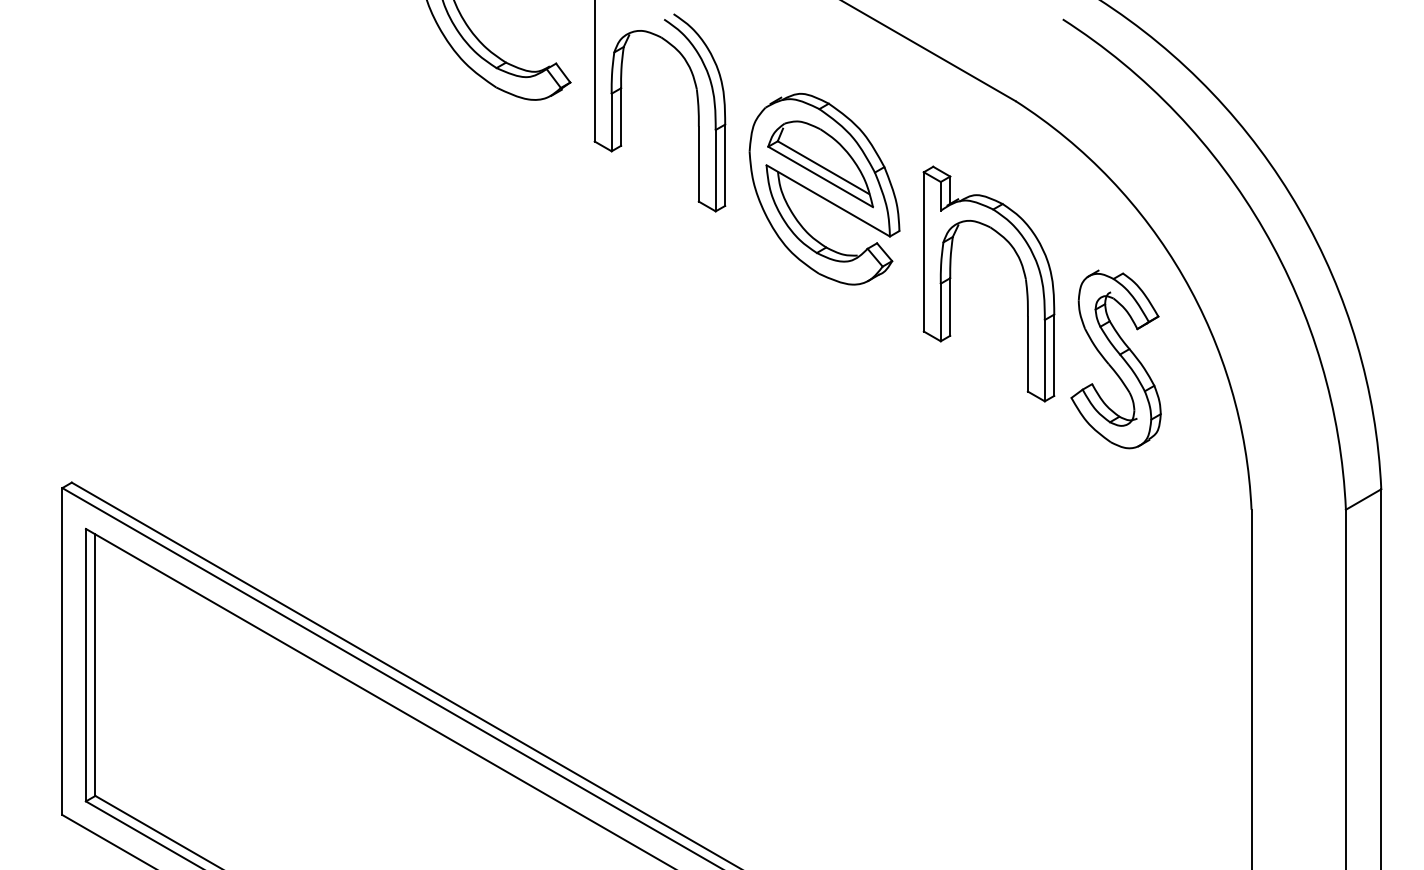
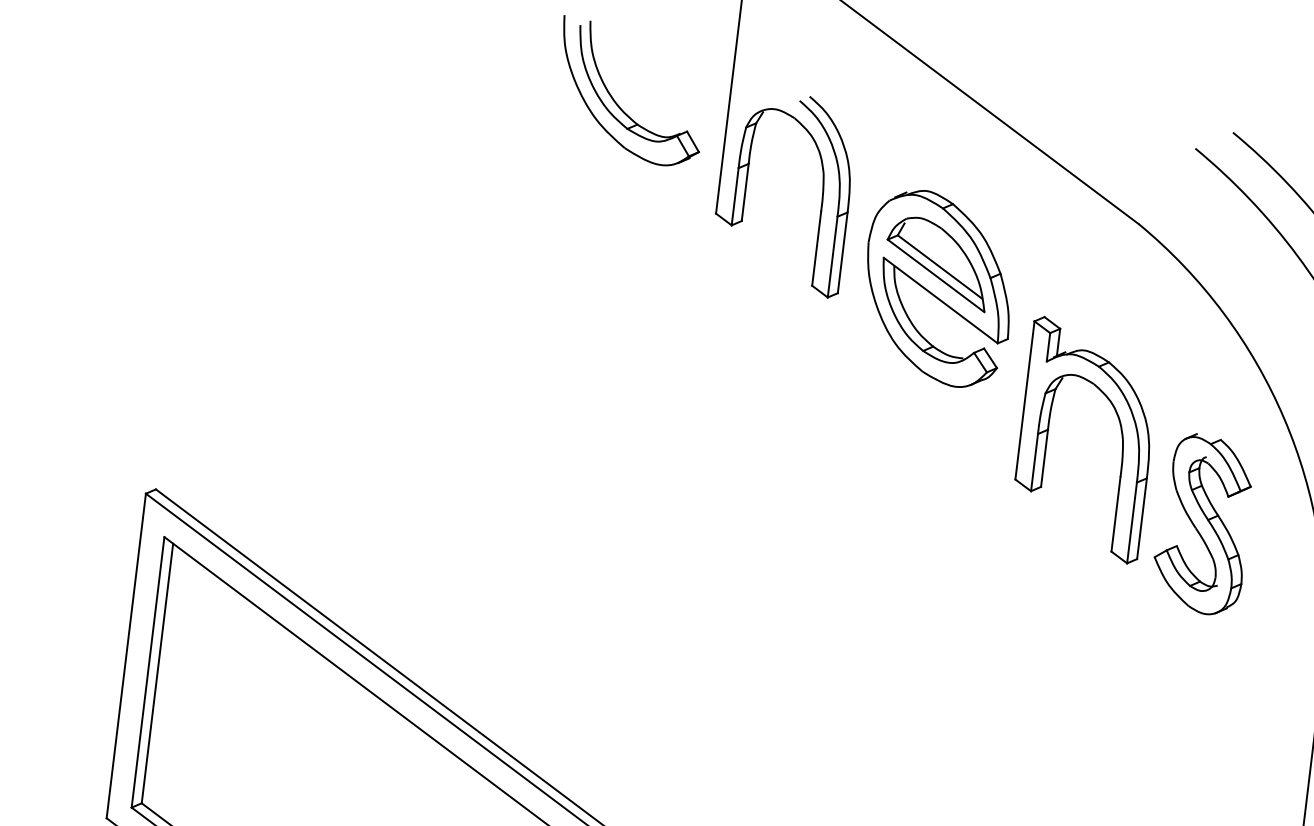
part: (1023, 274) -> (1121, 434), moved
part: (1115, 359) -> (1203, 524), moved

